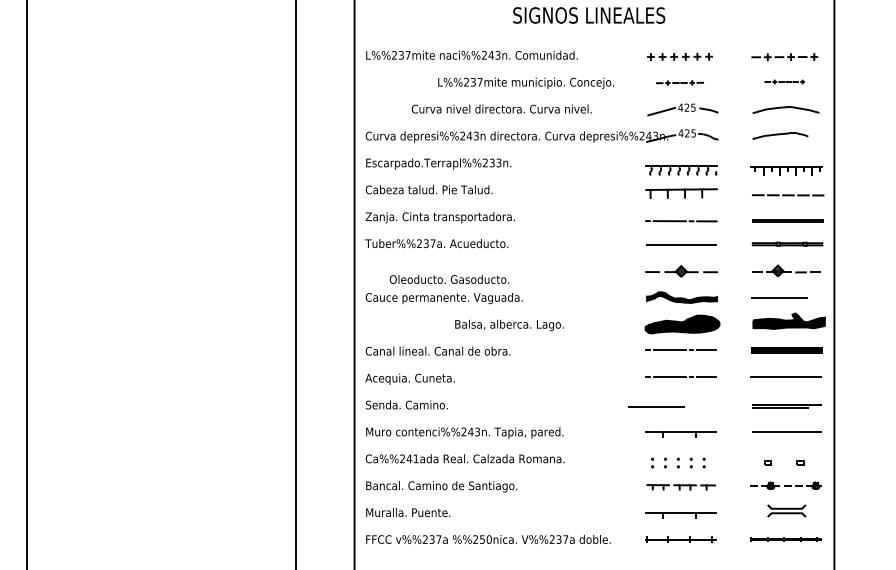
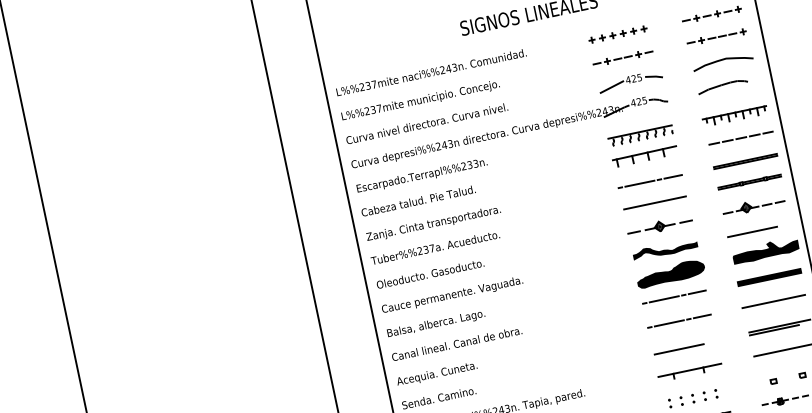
part: (784, 81) -> (716, 36), size x1.67
text: (525, 82) -> (420, 100), moved
part: (679, 82) -> (622, 57), size x1.43
text: (501, 108) -> (426, 123), moved
text: (449, 279) -> (430, 273), moved
text: (509, 325) -> (436, 324), moved
line: (656, 406) -> (679, 348), moved

